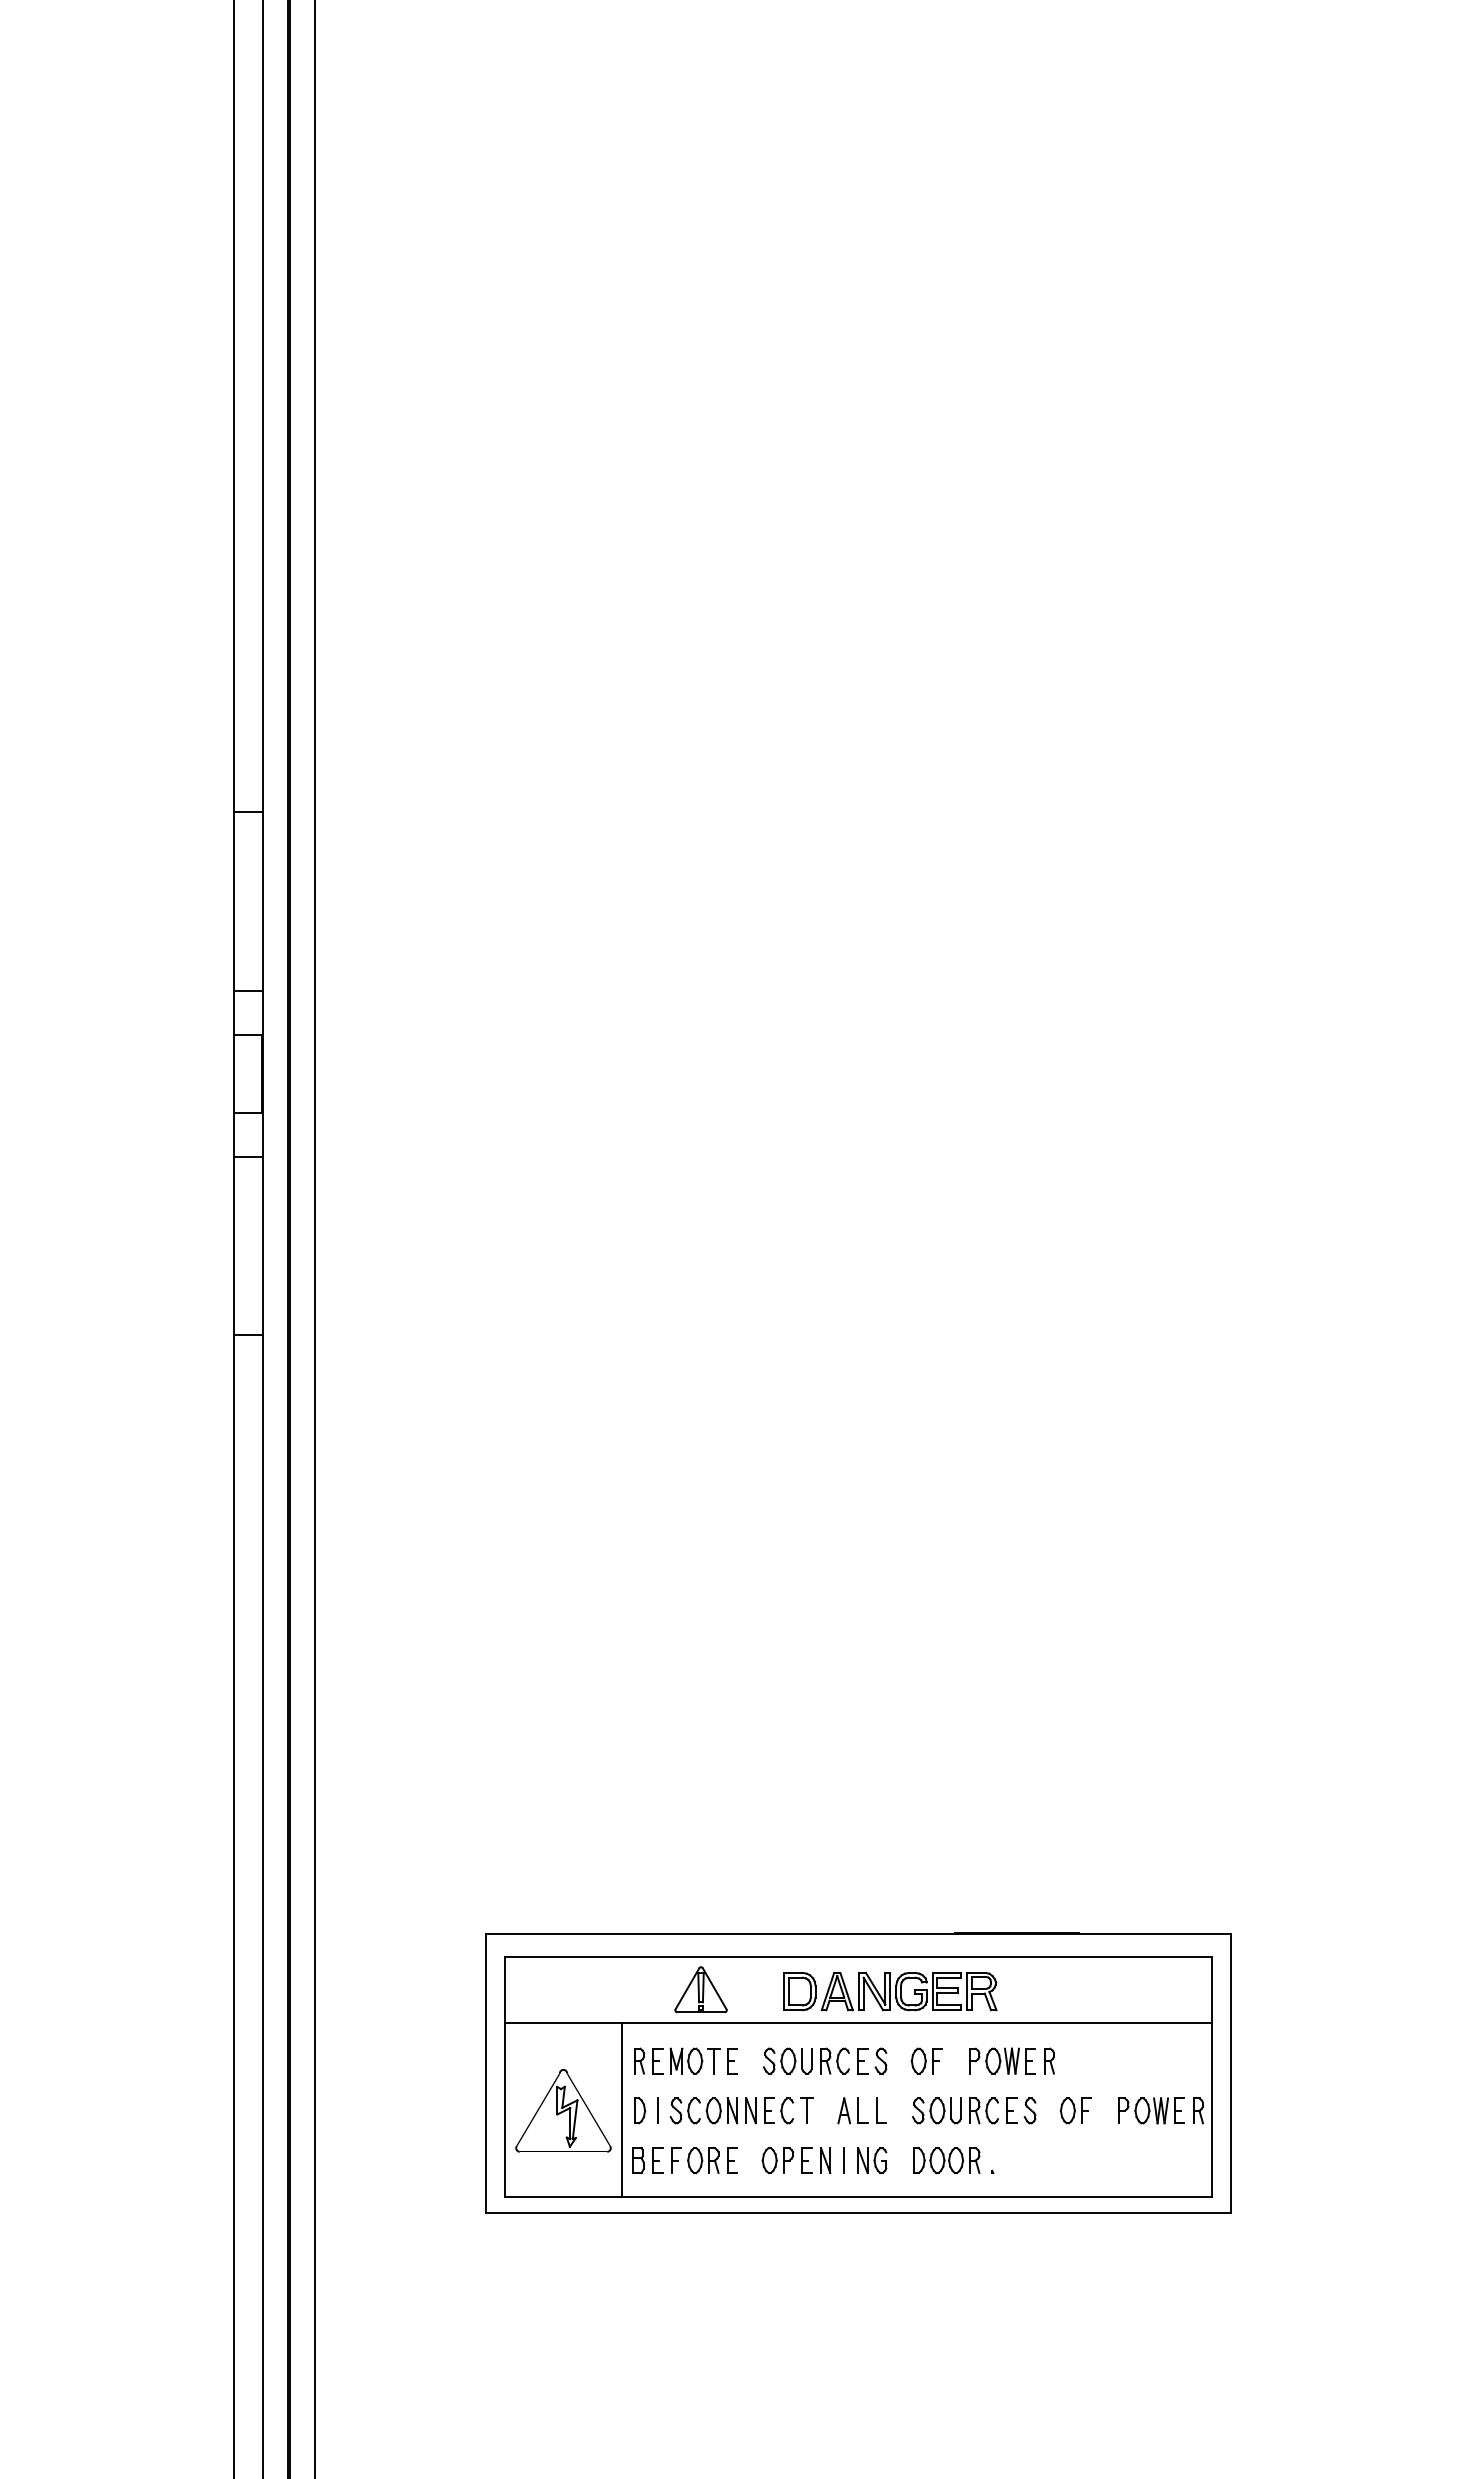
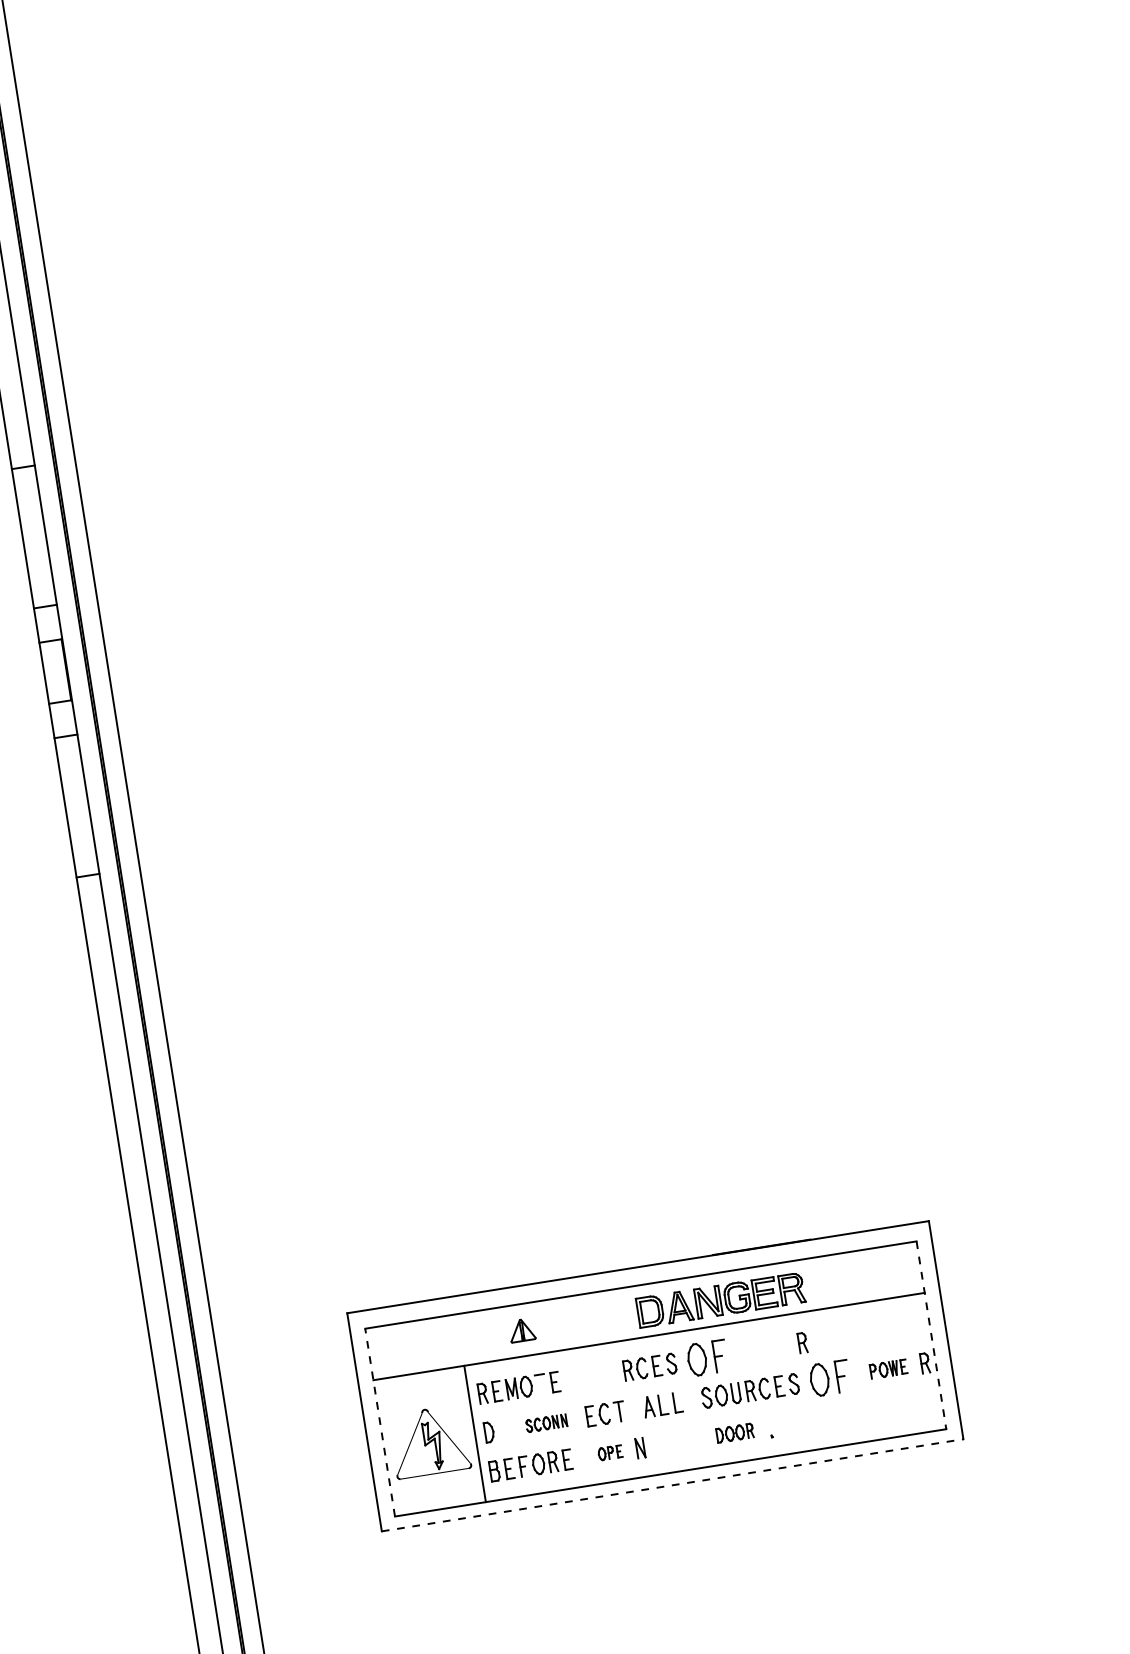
part: (700, 1989) -> (521, 1330), size x0.6
part: (890, 1991) -> (720, 1300), moved
line: (713, 2060) -> (540, 1383), removed
part: (787, 2060) -> (598, 1374), removed
part: (926, 2060) -> (706, 1357), size x1.6
part: (1002, 2060) -> (766, 1348), removed
line: (505, 2076) -> (380, 1422), solid -> dashed
line: (1211, 2077) -> (931, 1335), solid -> dashed
line: (657, 2110) -> (503, 1429), removed
part: (712, 2110) -> (545, 1423), size x0.6
part: (1075, 2110) -> (829, 1378), size x1.6
part: (1151, 2110) -> (888, 1368), size x0.7
part: (786, 2160) -> (609, 1452), size x0.6
line: (844, 2160) -> (655, 1445), removed
part: (872, 2160) -> (676, 1442), removed
part: (946, 2160) -> (734, 1433), size x0.7
line: (858, 2213) -> (672, 1485), solid -> dashed

